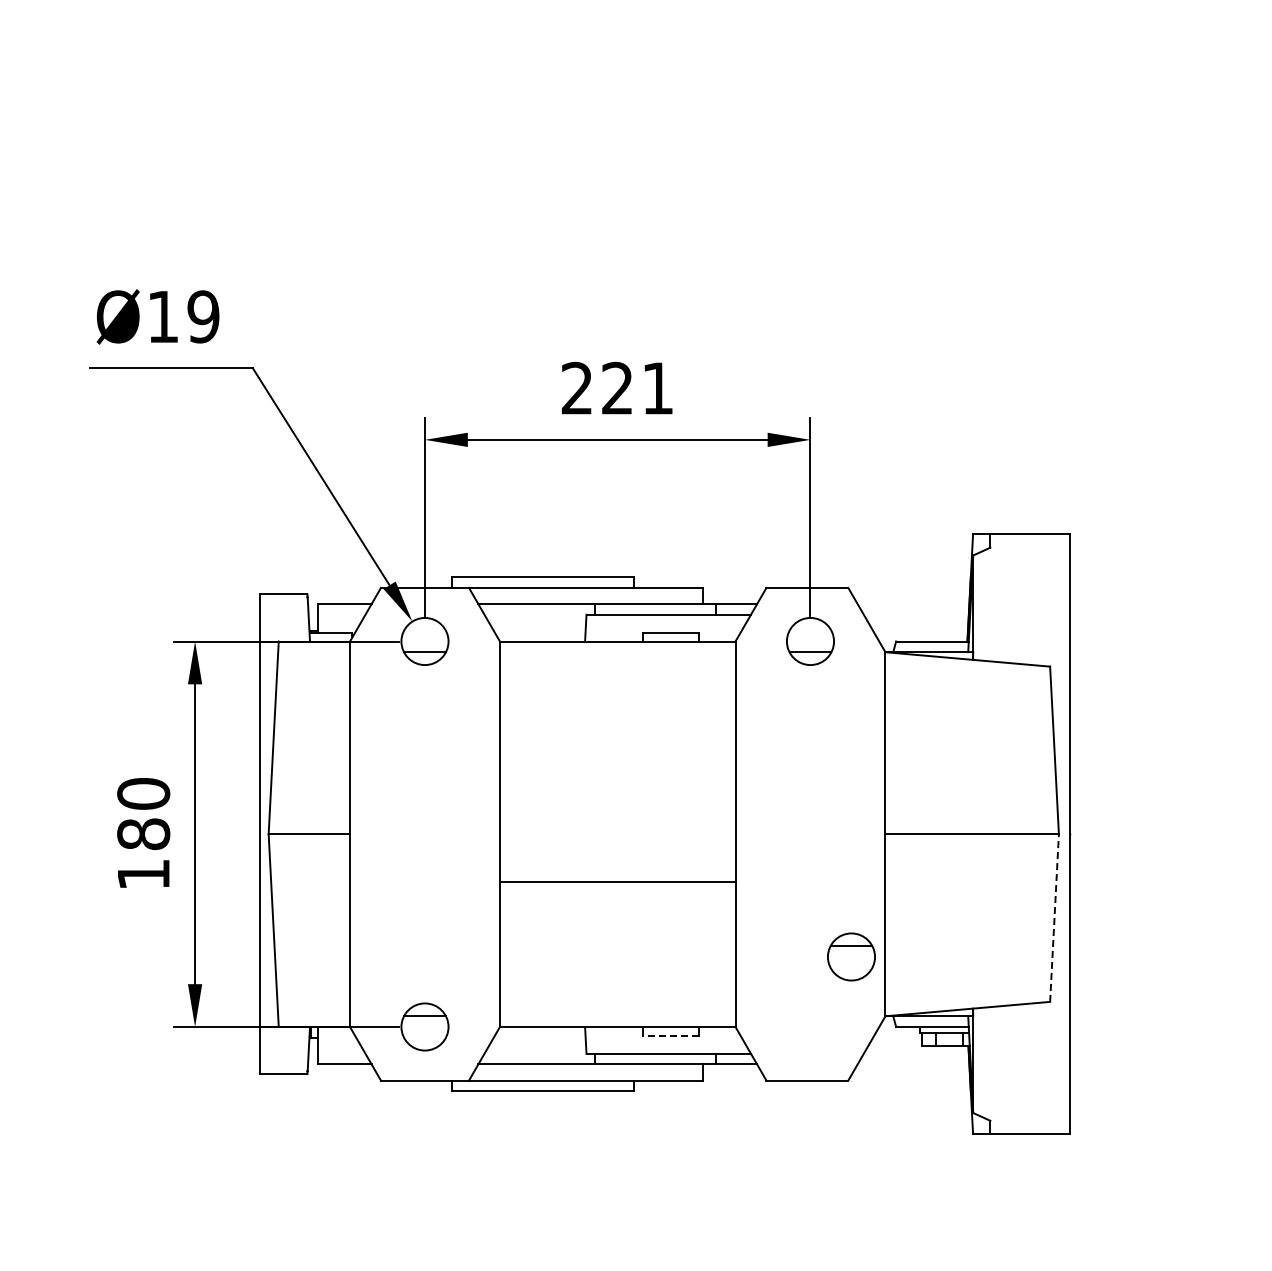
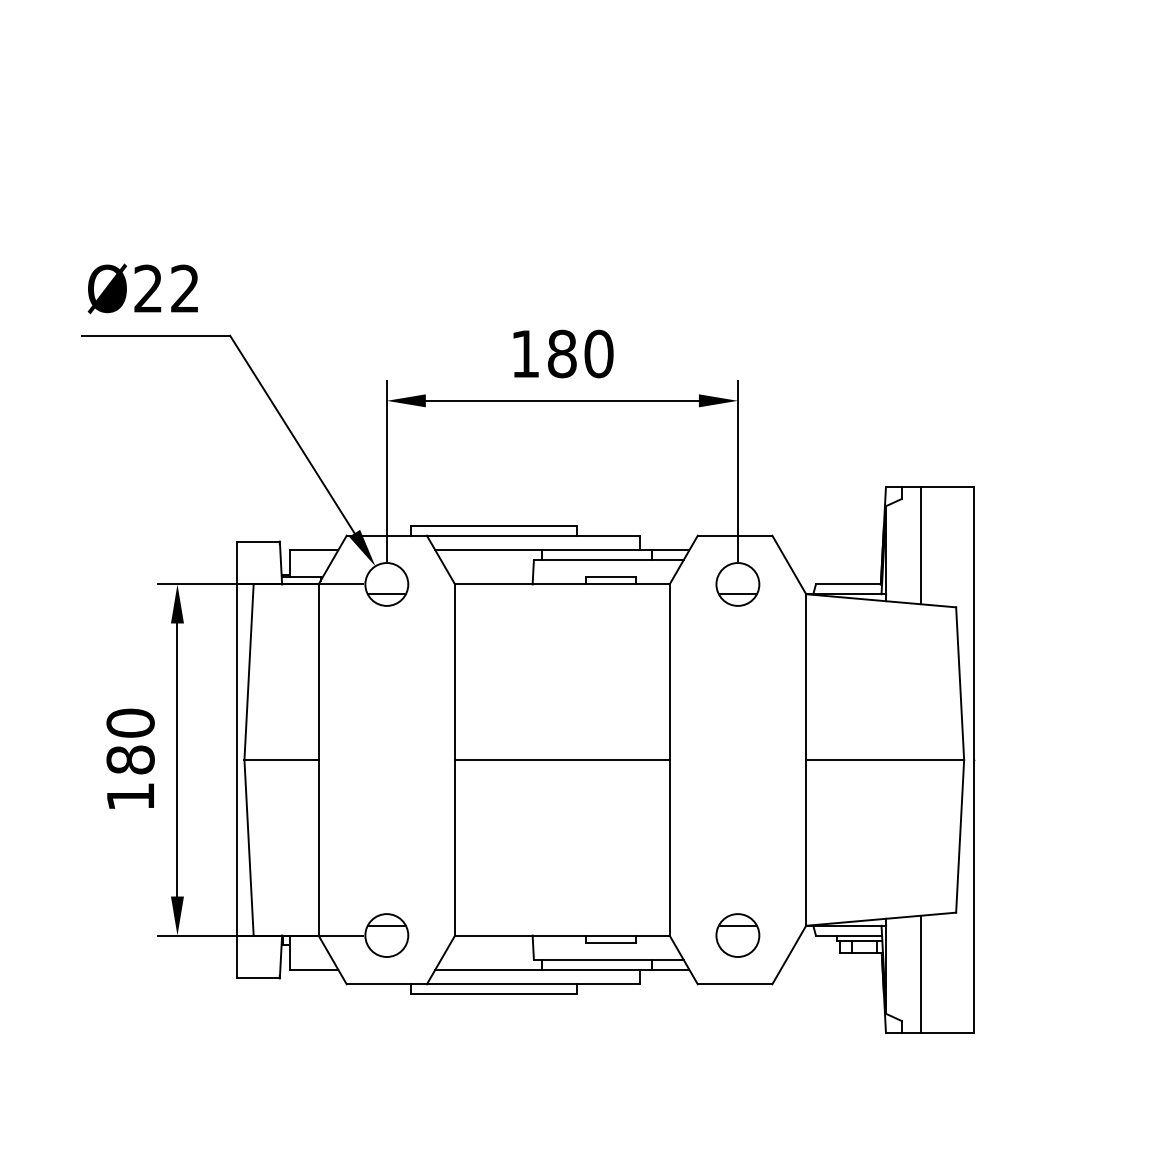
text: (183, 316) -> (166, 288), Ø19 -> Ø22
text: (617, 388) -> (562, 354), 221 -> 180
line: (1011, 598) -> (920, 545), added
line: (617, 882) -> (562, 760), moved
line: (1054, 918) -> (960, 836), dashed -> solid
part: (851, 956) -> (737, 935), moved
line: (671, 1035) -> (611, 943), dashed -> solid
line: (1011, 1069) -> (920, 974), added

